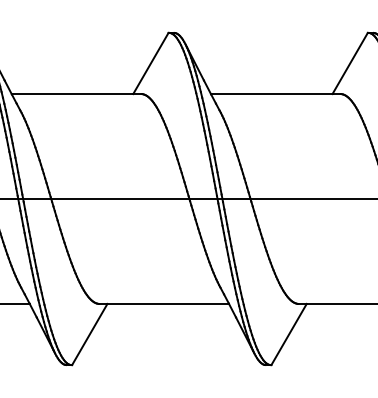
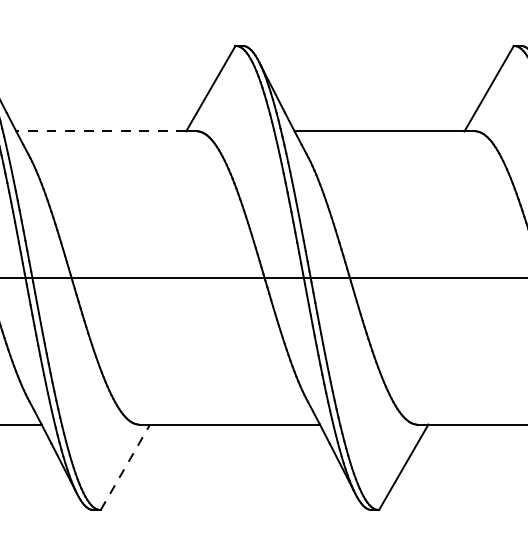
line: (72, 94) -> (101, 132), solid -> dashed
line: (90, 334) -> (126, 467), solid -> dashed

